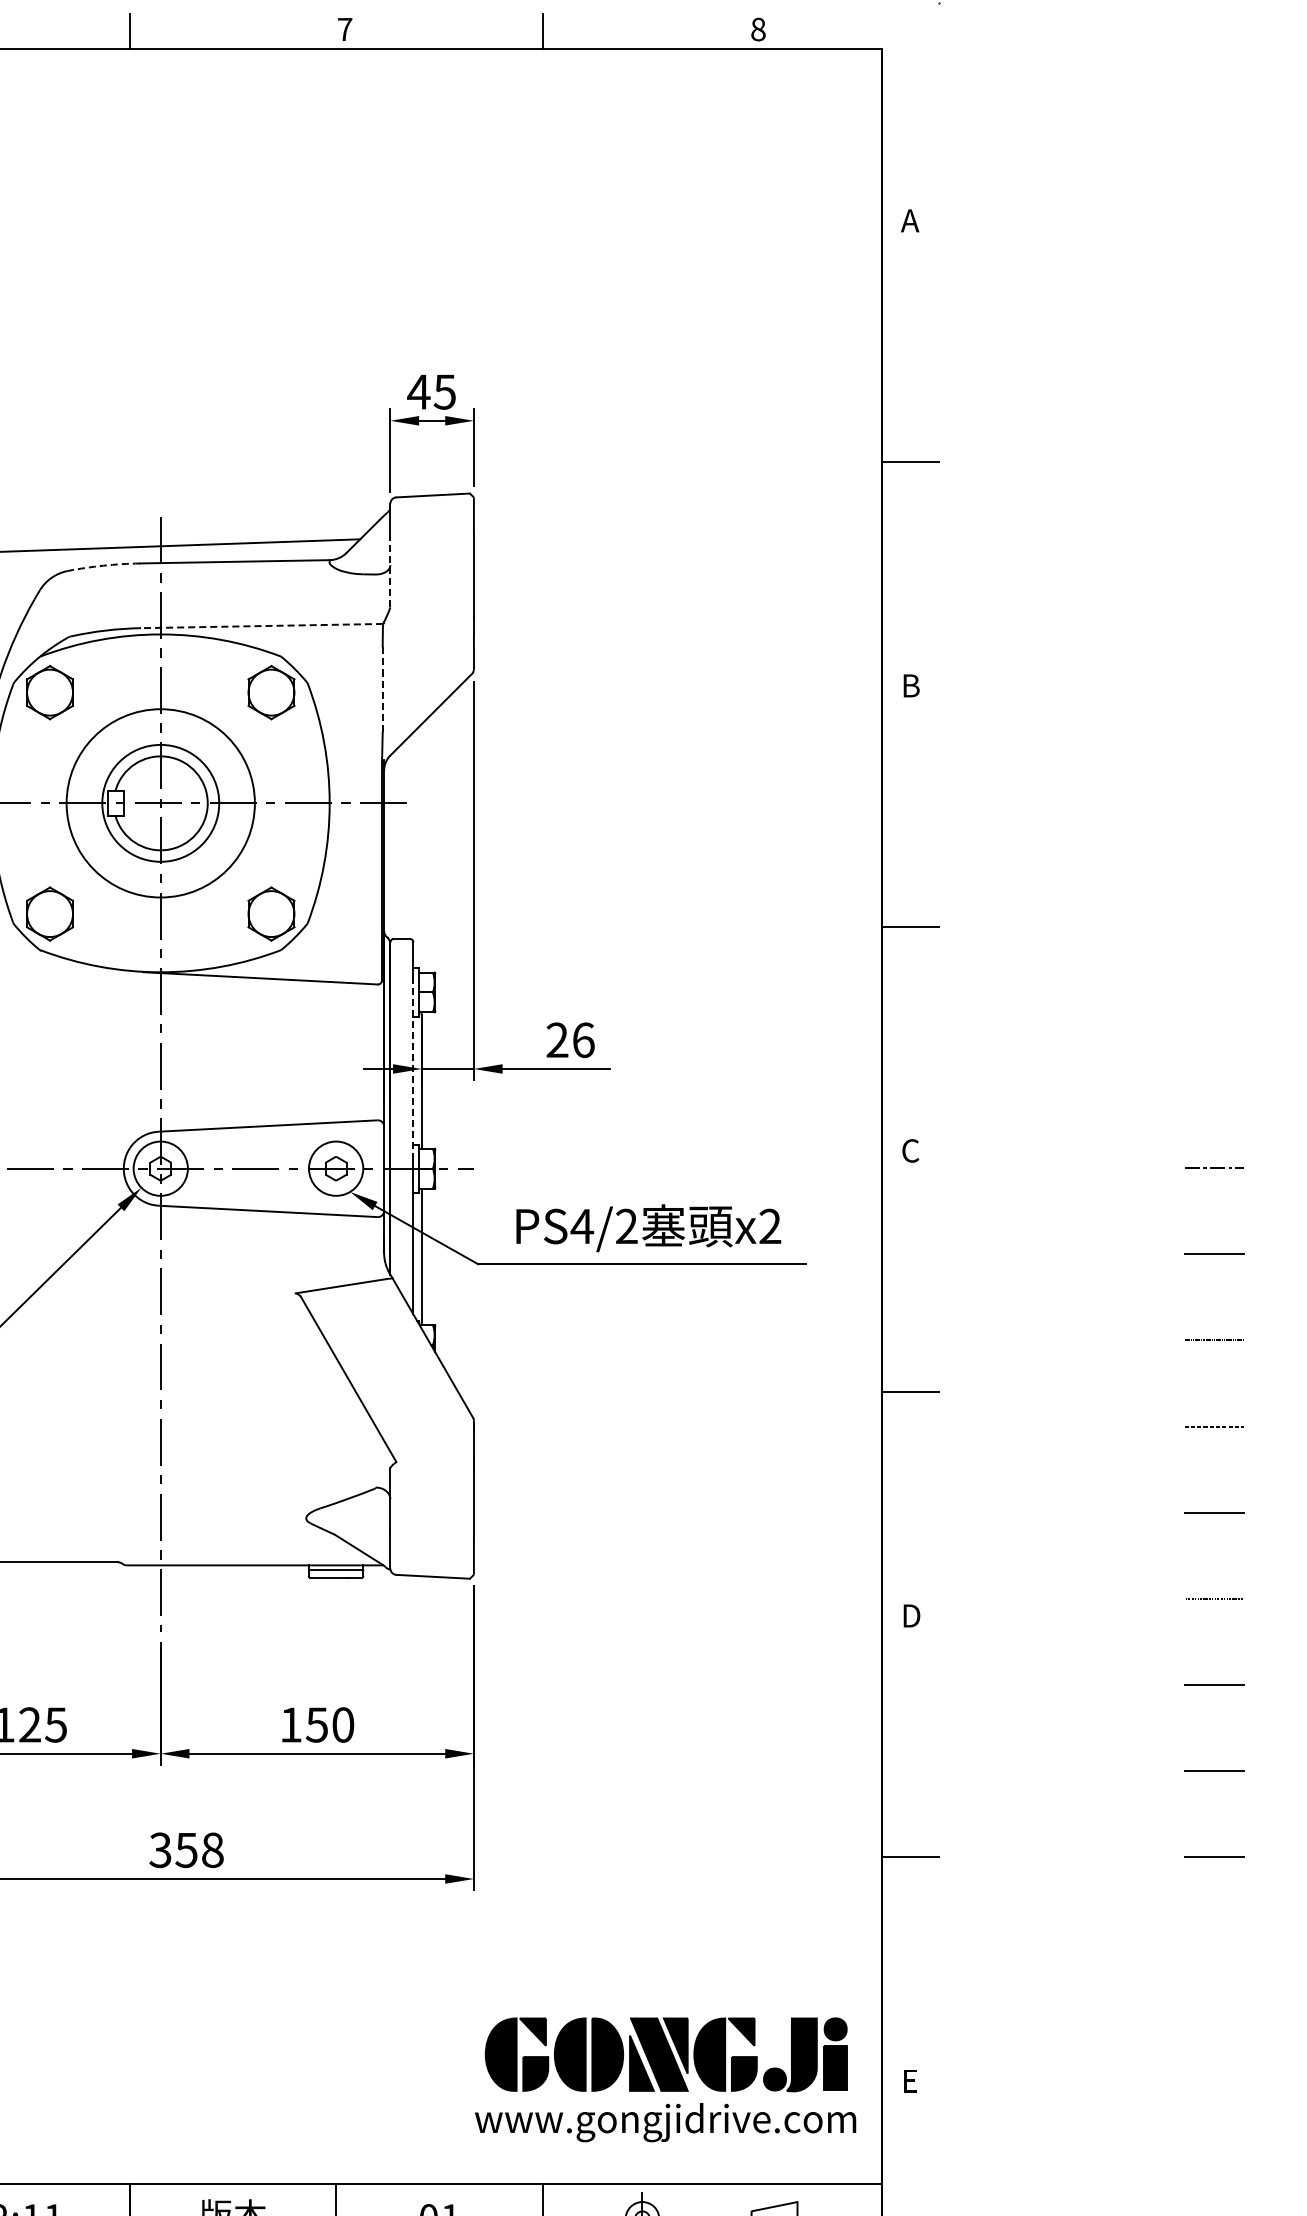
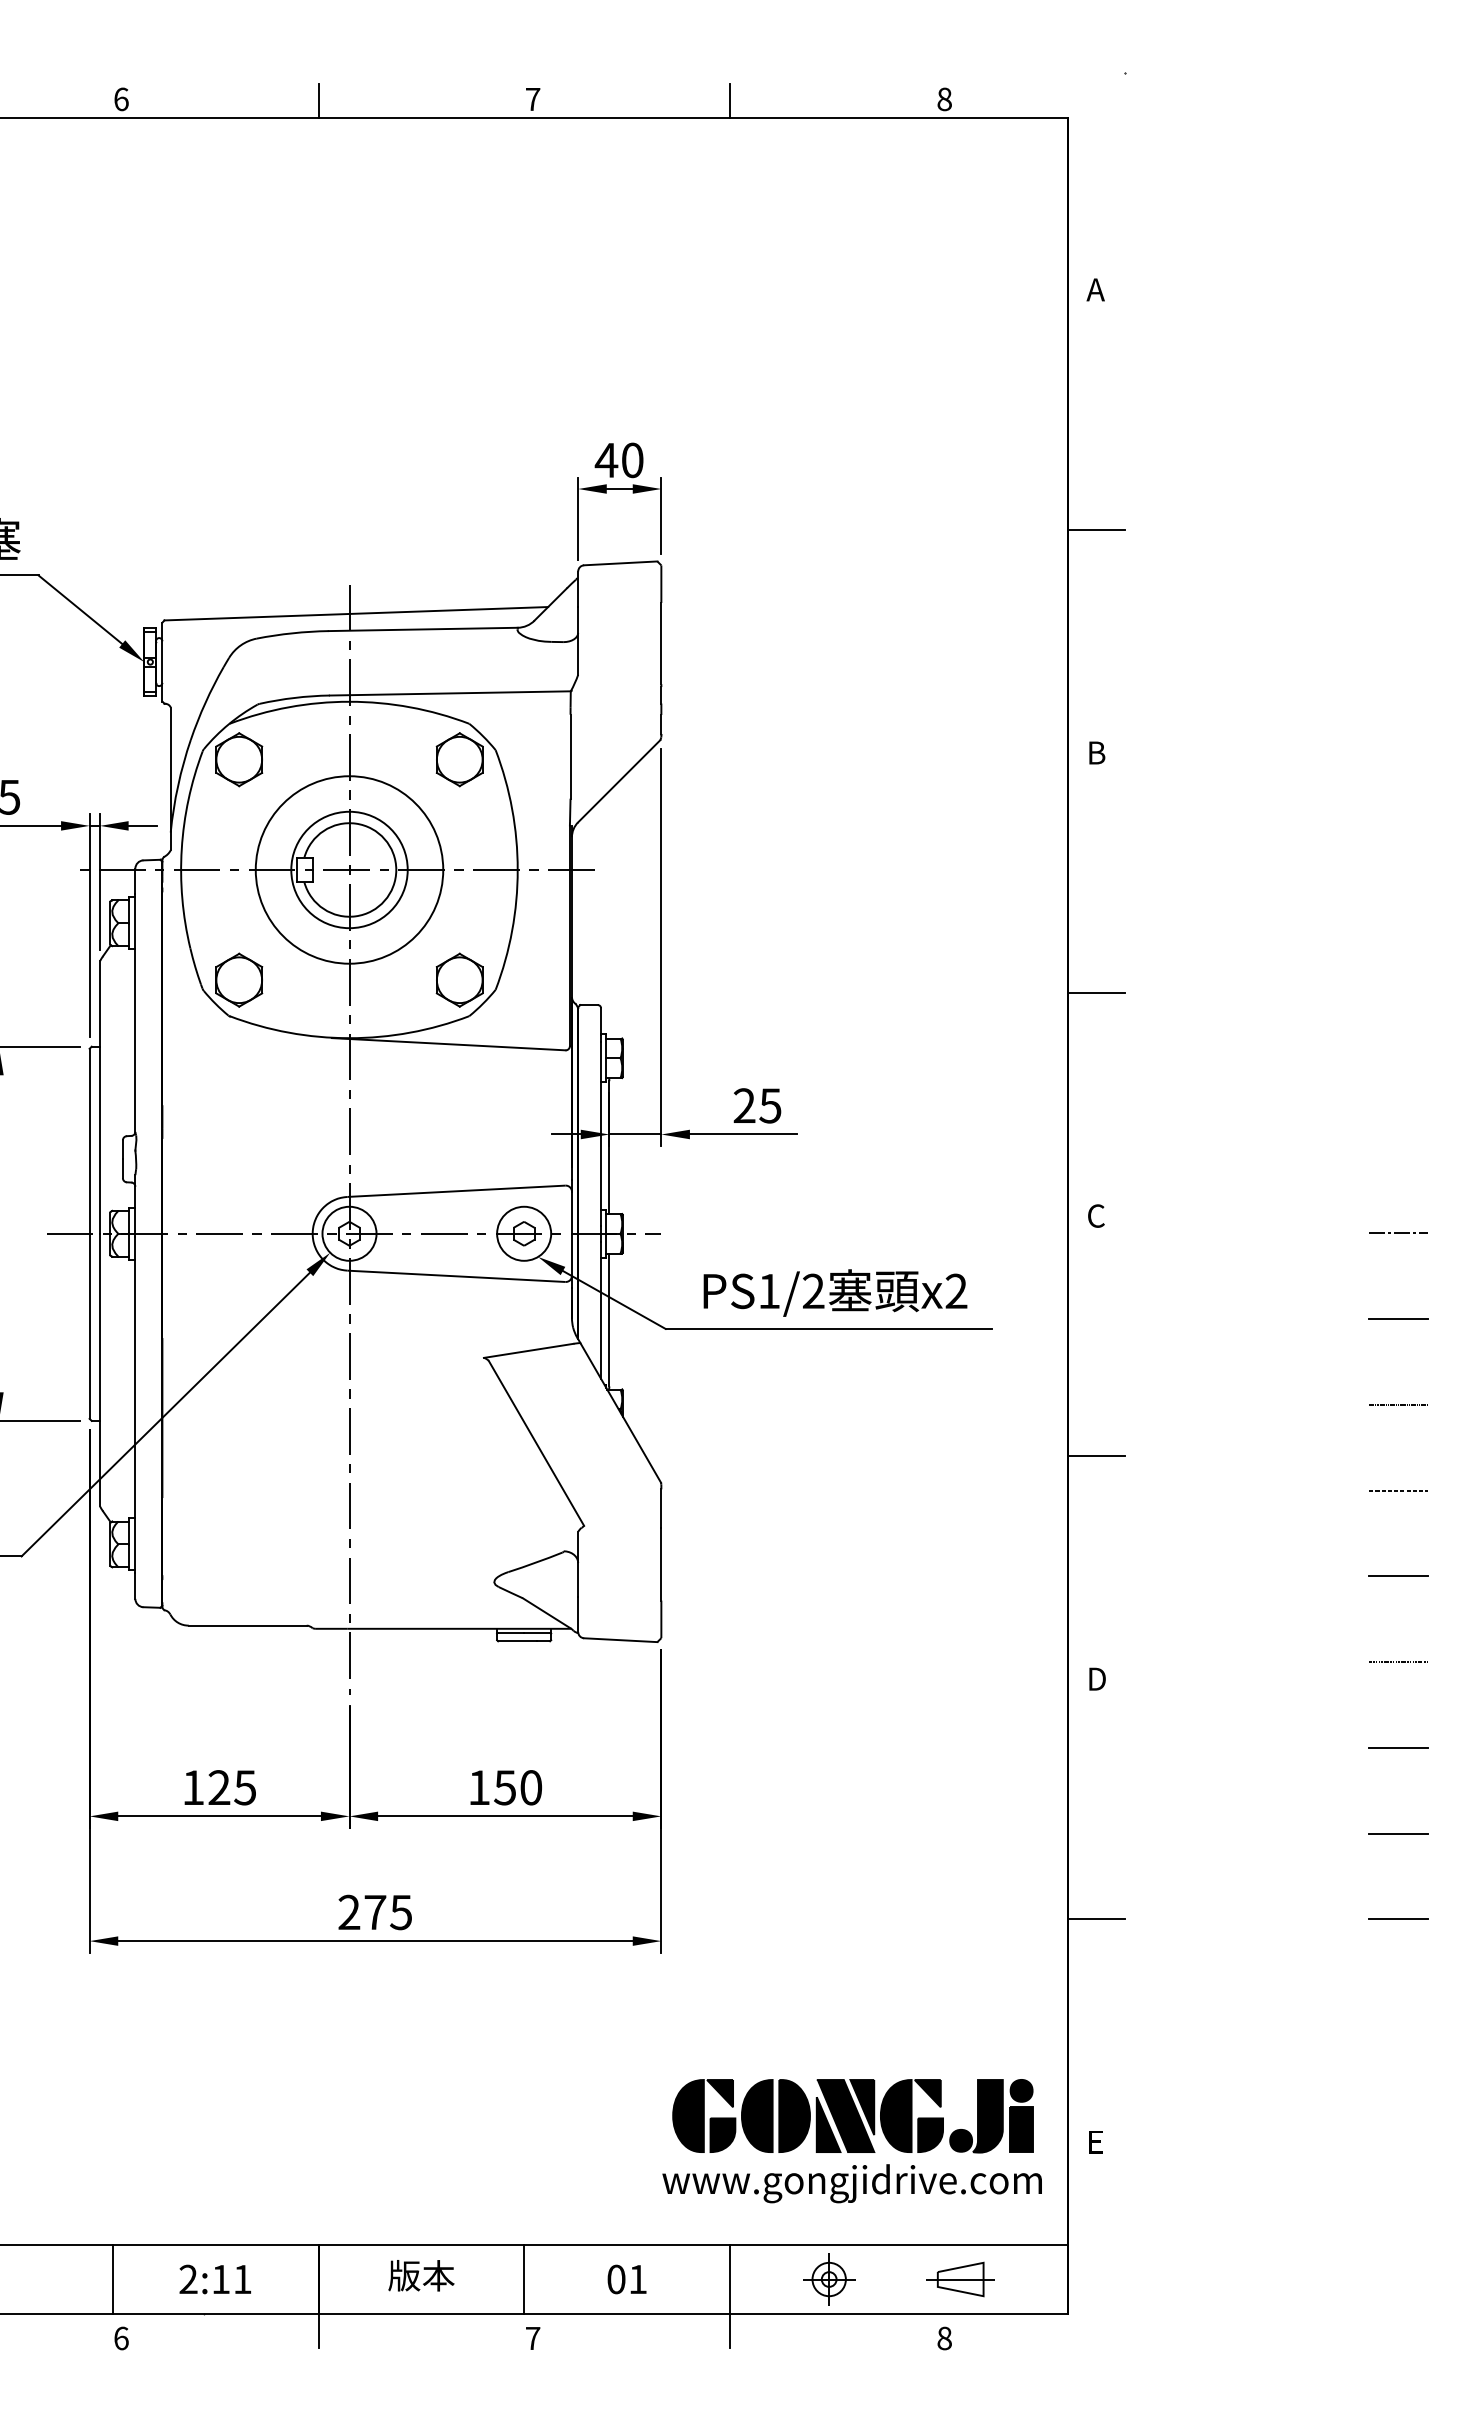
text: (444, 392) -> (632, 460), 45 -> 40
arc: (103, 565) -> (292, 633), dashed -> solid
line: (390, 572) -> (578, 640), dashed -> solid
line: (261, 626) -> (449, 693), dashed -> solid
line: (382, 689) -> (570, 756), dashed -> solid
text: (583, 1039) -> (770, 1105), 26 -> 25
line: (413, 1068) -> (601, 1134), dashed -> solid
text: (581, 1226) -> (768, 1291), PS4/2 -> PS1/2
text: (186, 1850) -> (375, 1912), 358 -> 275

